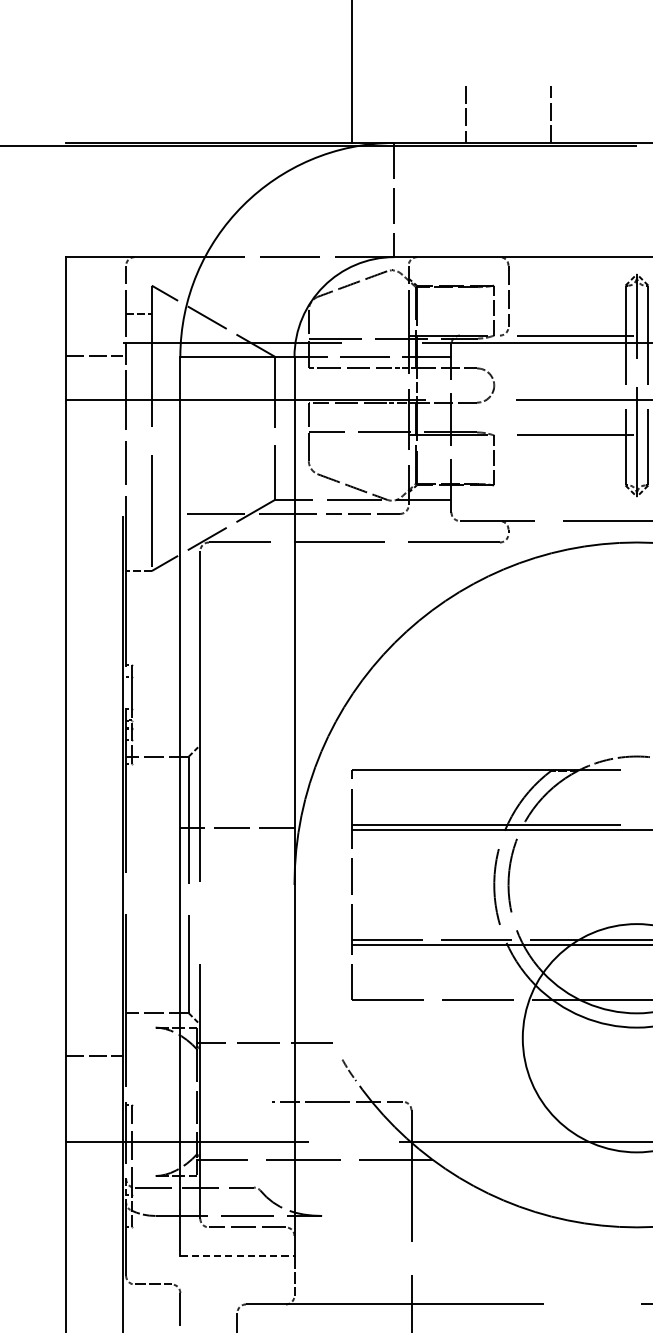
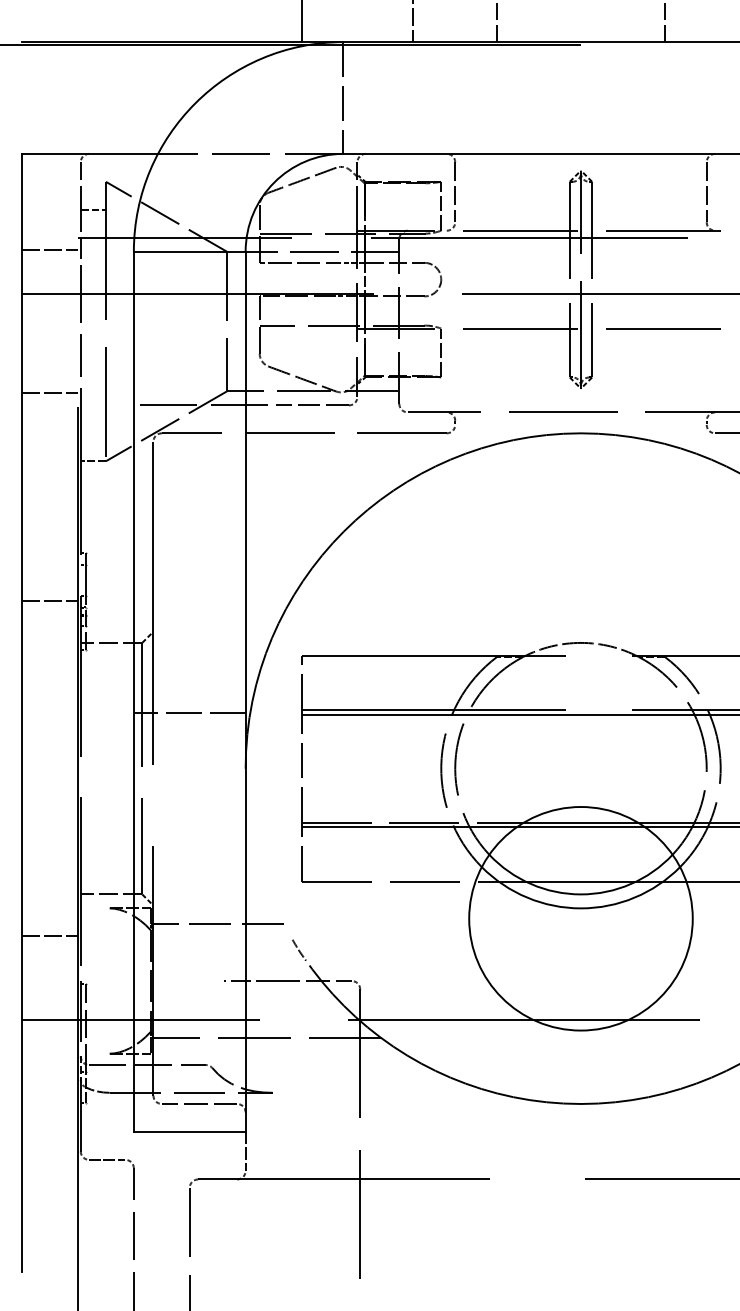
line: (94, 500) -> (49, 392), added
line: (94, 714) -> (49, 601), added
line: (237, 1255) -> (189, 1131), dashed -> solid

